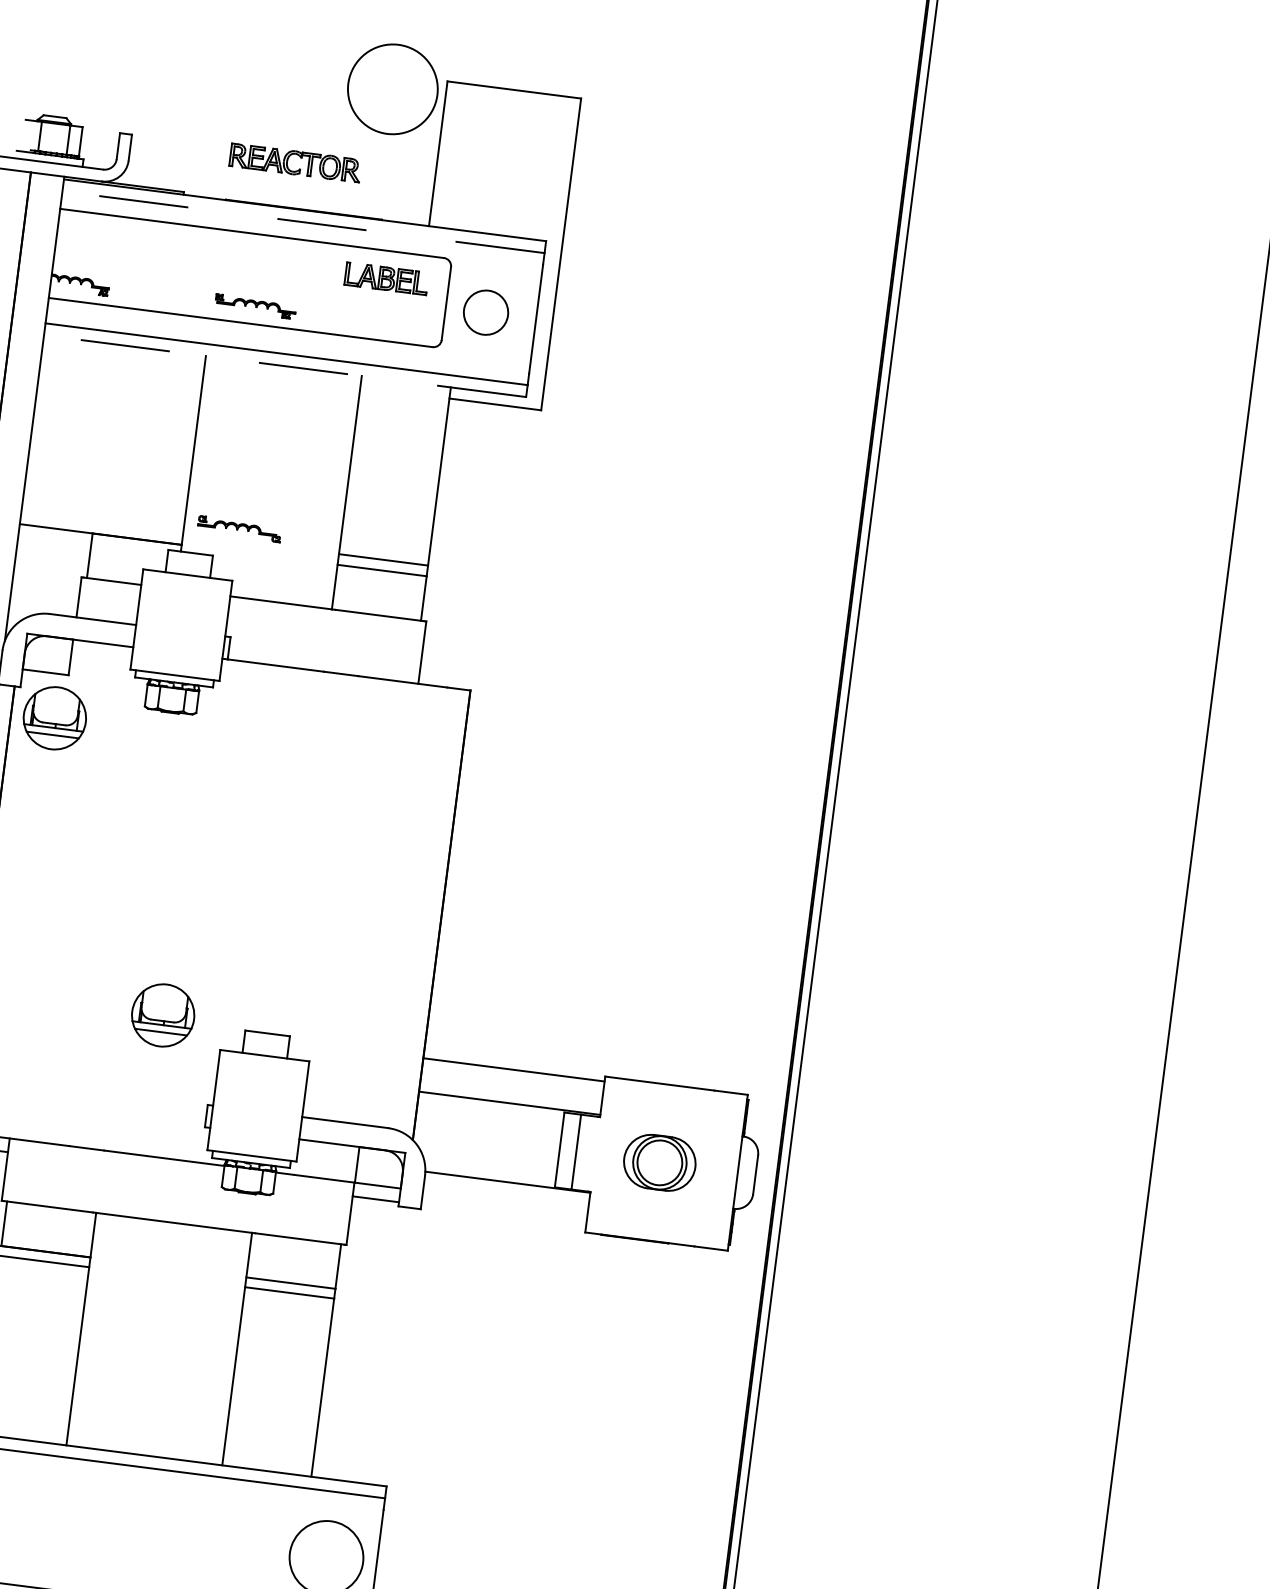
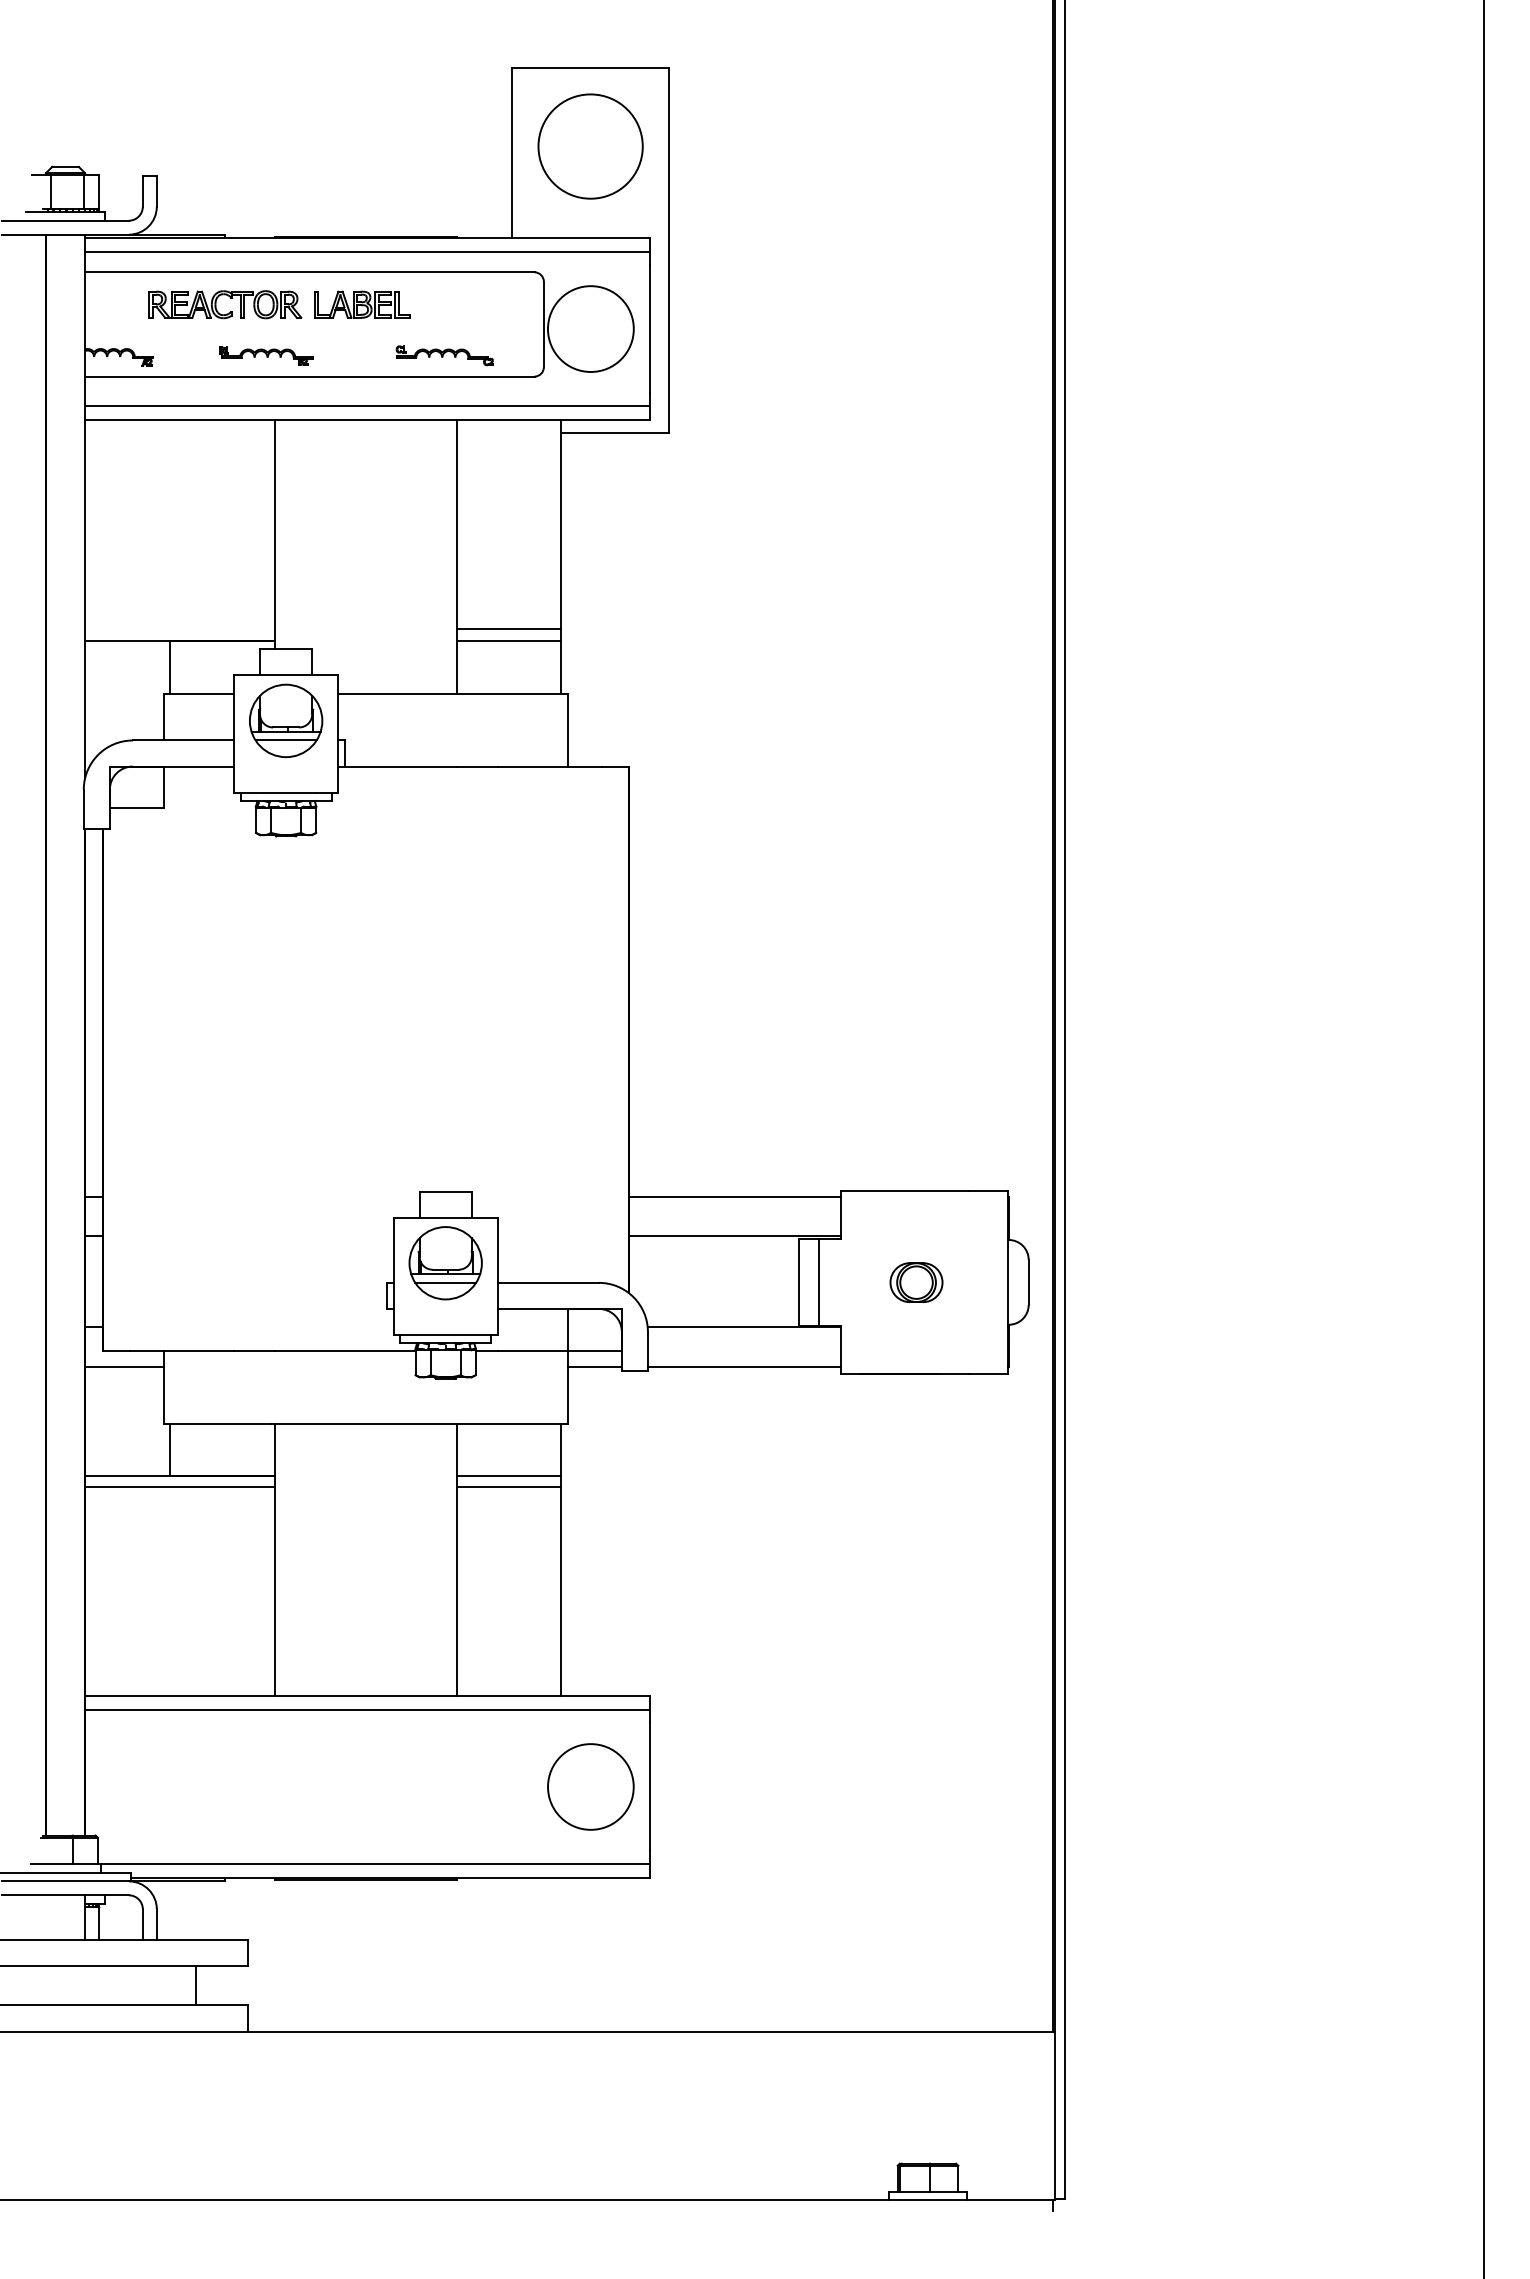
circle: (392, 89) -> (590, 146), moved
part: (300, 158) -> (230, 298), moved
line: (302, 221) -> (366, 251), dashed -> solid
part: (386, 278) -> (362, 304), moved
part: (255, 306) -> (266, 355), moved
circle: (485, 313) -> (590, 329), size x1.67
line: (284, 366) -> (366, 420), dashed -> solid
part: (239, 528) -> (444, 355), moved
part: (55, 717) -> (286, 720), moved
part: (162, 1015) -> (445, 1263), moved
part: (659, 1162) -> (916, 1282), size x0.62
line: (503, 1215) -> (744, 1366), added

